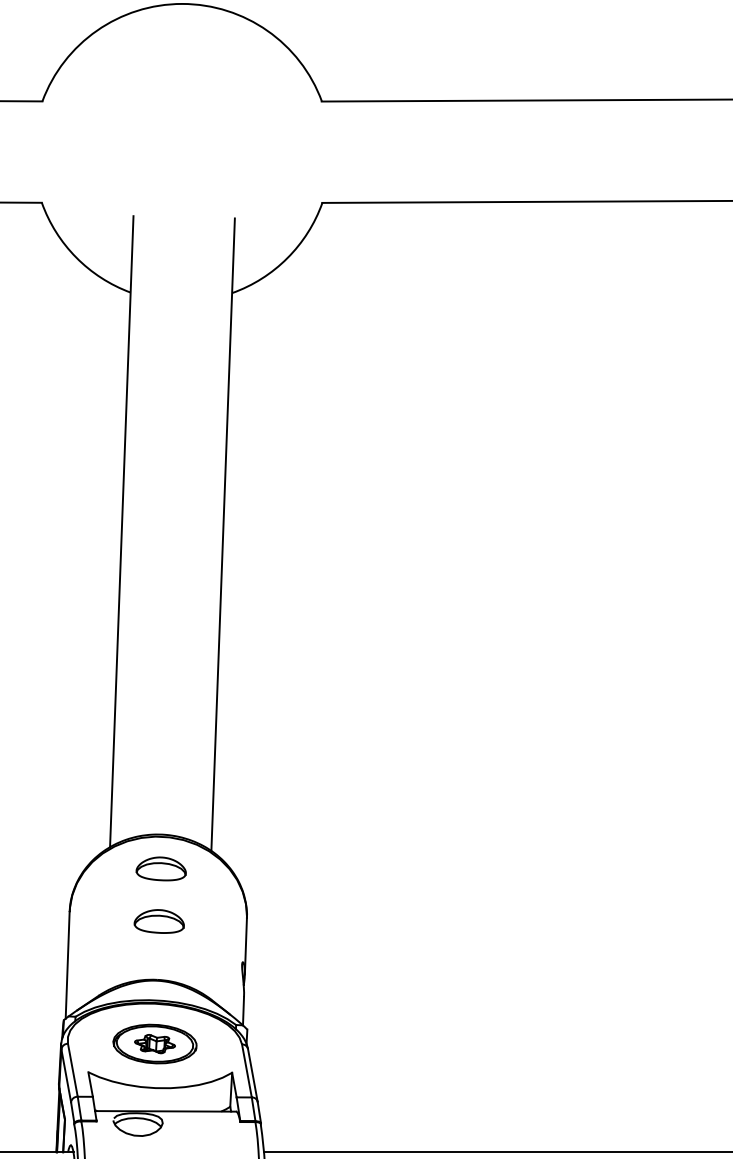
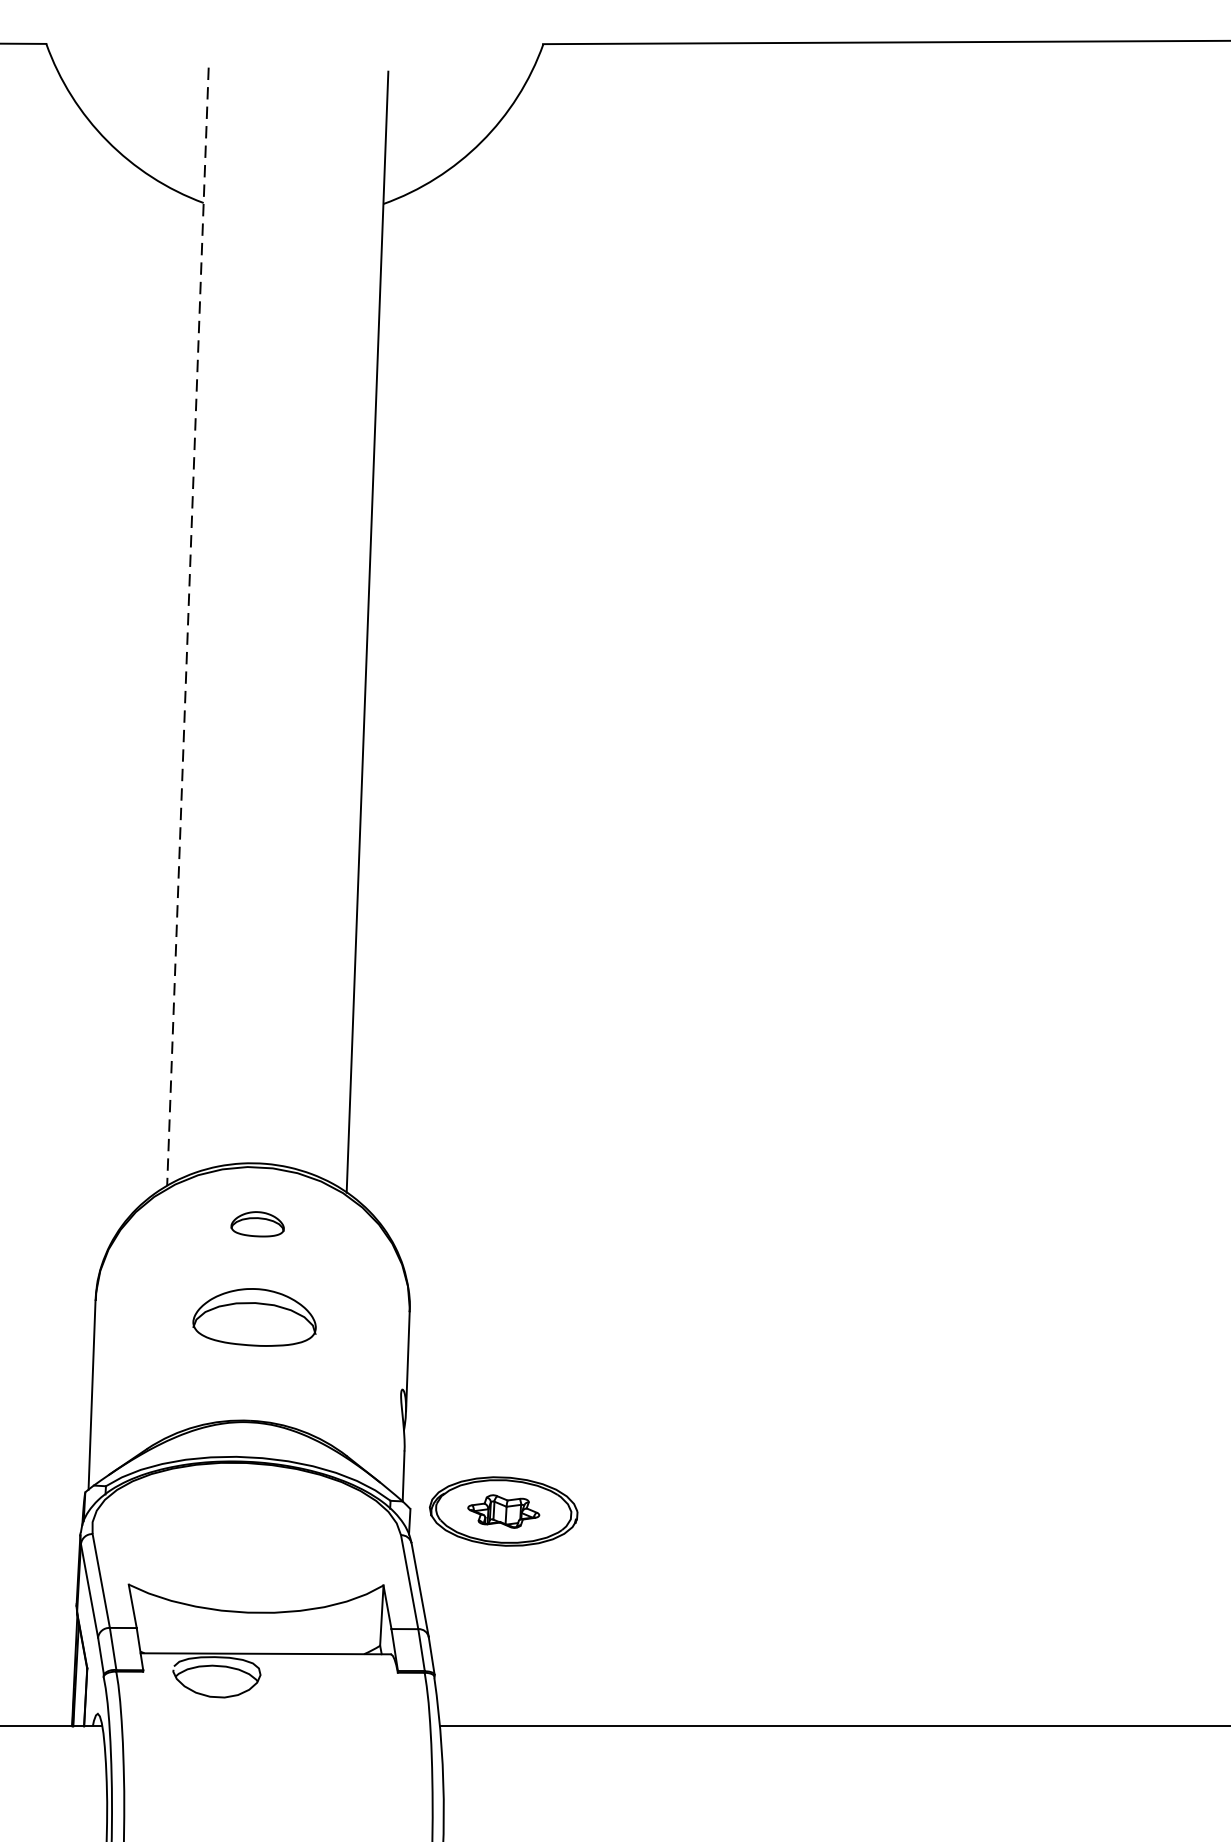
line: (121, 531) -> (187, 626), solid -> dashed
part: (160, 868) -> (256, 1223), size x0.6
part: (158, 921) -> (252, 1317), size x1.4
part: (154, 1043) -> (502, 1510), moved

